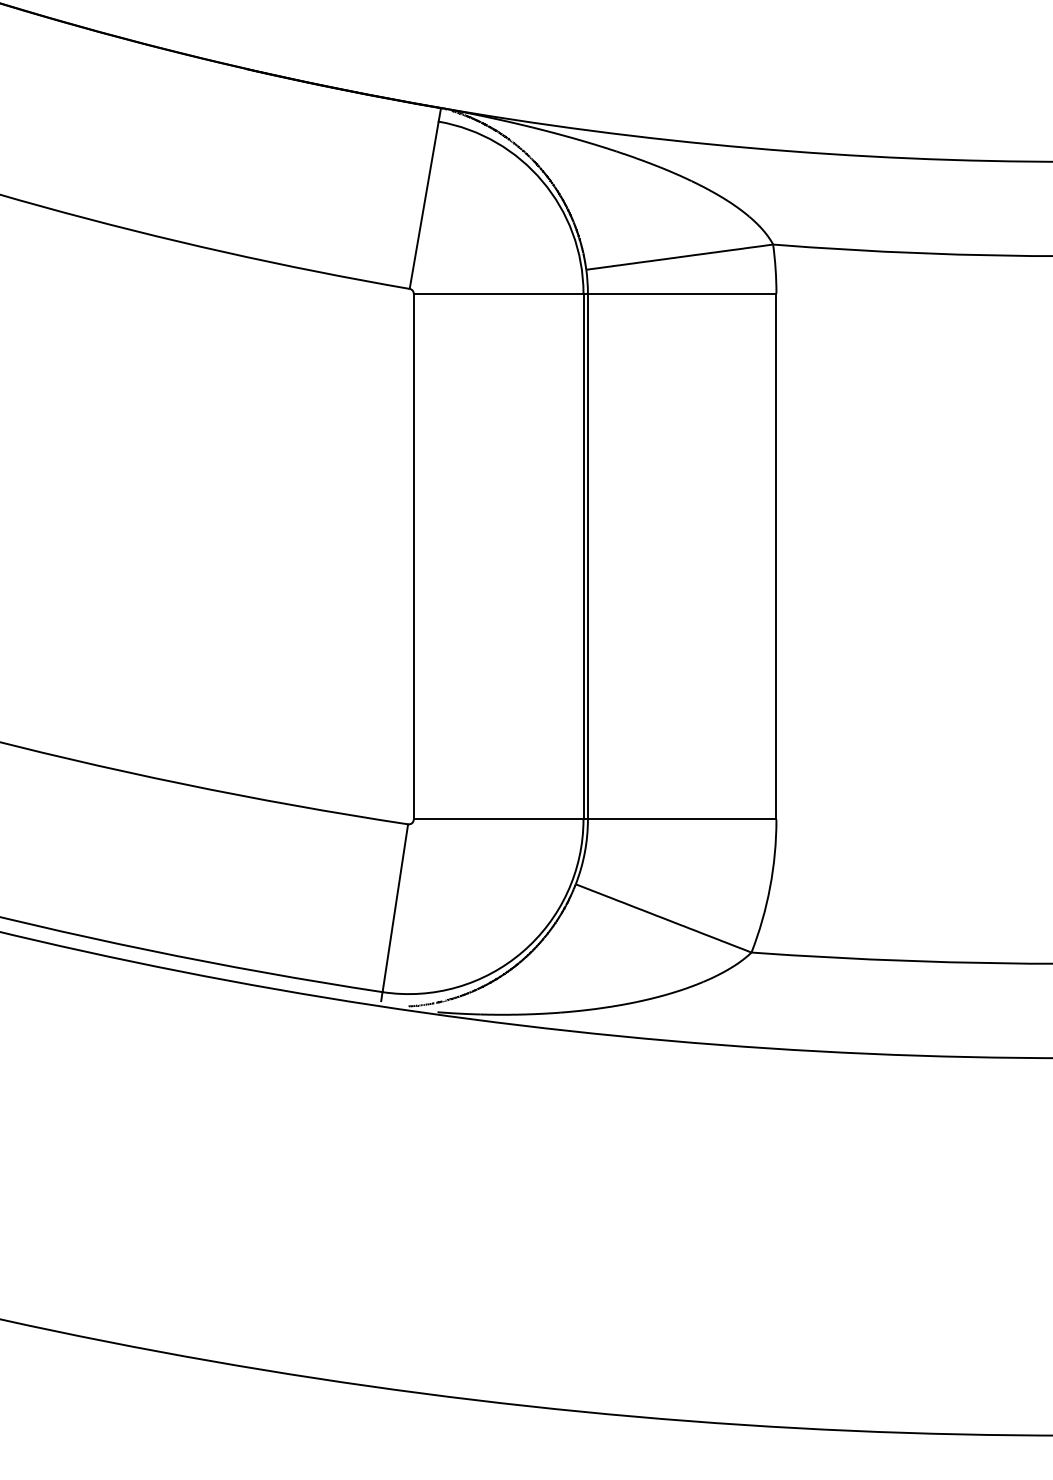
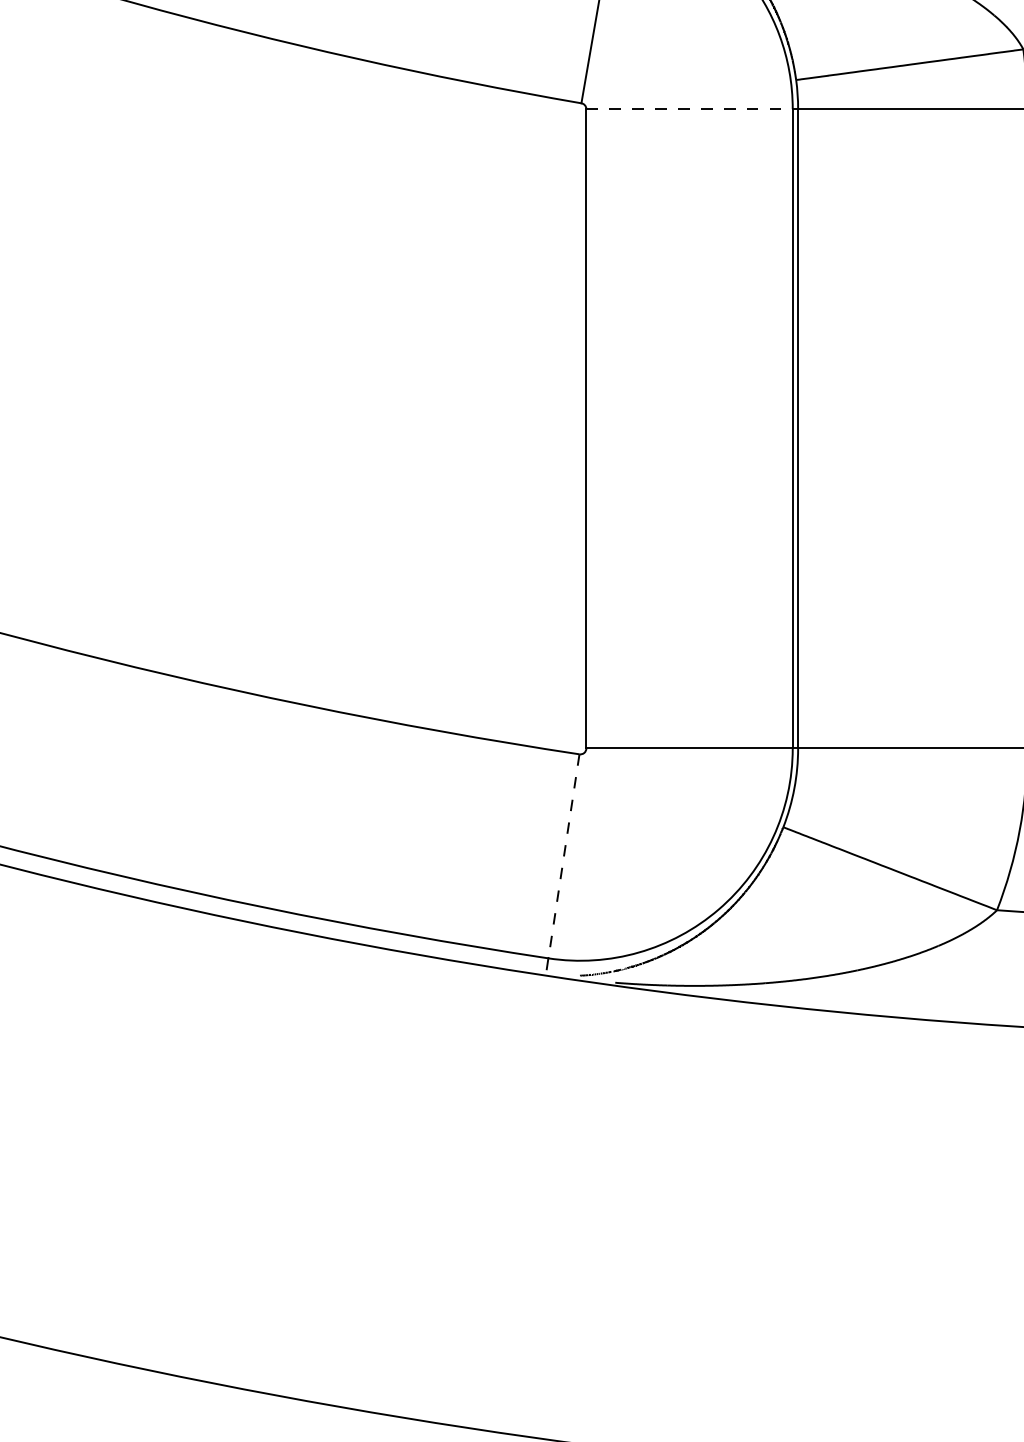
line: (498, 293) -> (689, 108), solid -> dashed
line: (395, 908) -> (564, 856), solid -> dashed

